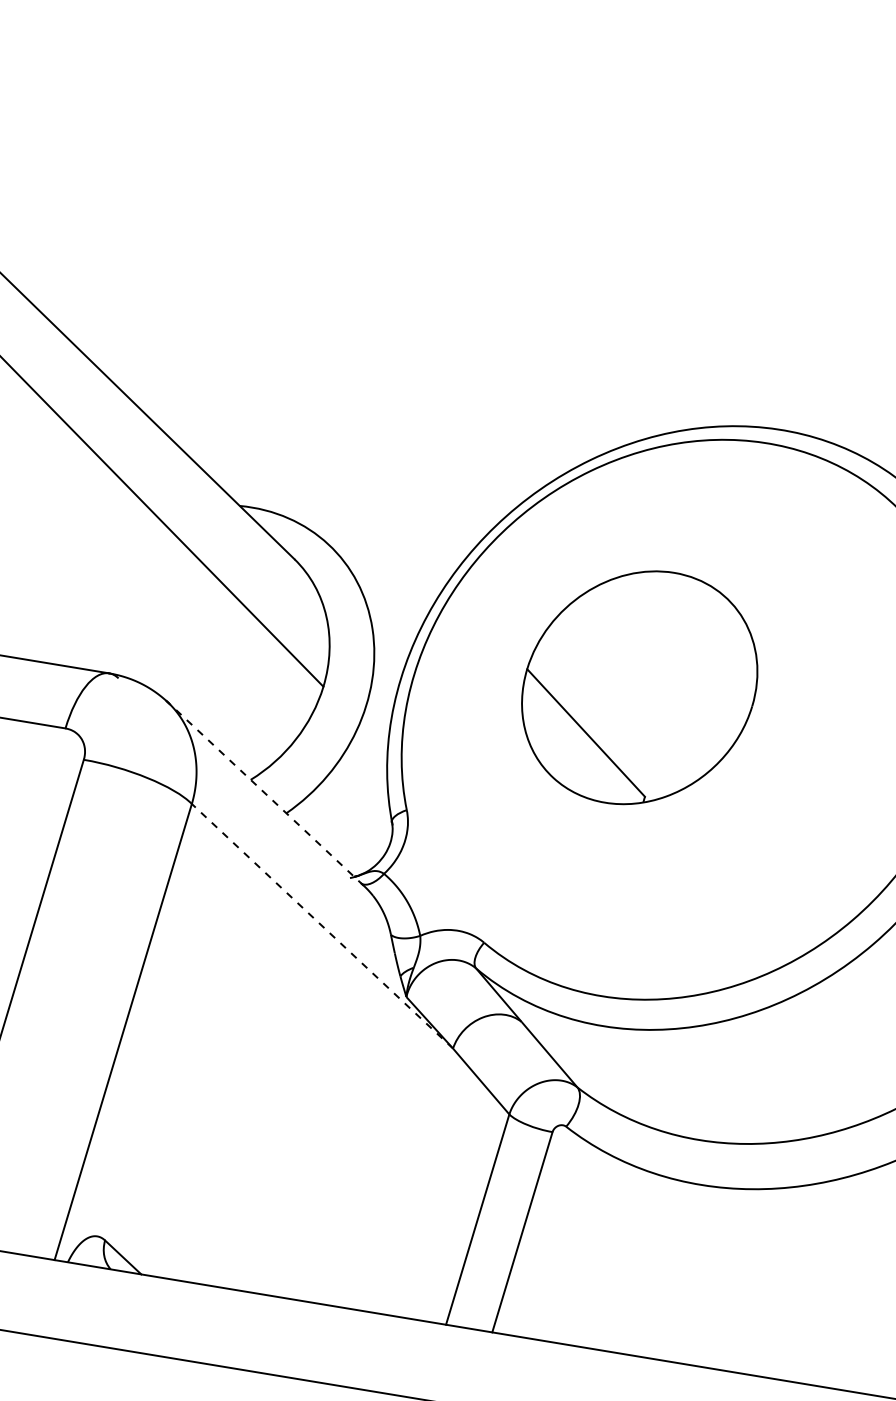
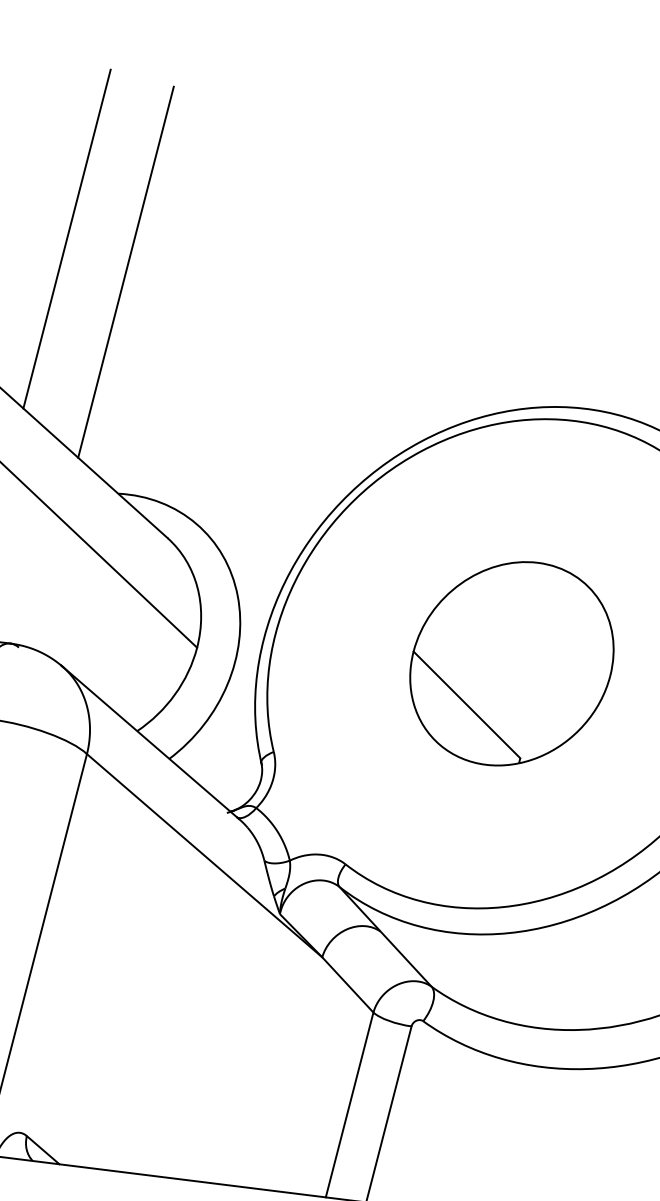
line: (192, 210) -> (66, 238), added
line: (258, 251) -> (125, 272), added
part: (639, 687) -> (511, 663), moved
line: (264, 793) -> (149, 742), dashed -> solid
line: (322, 926) -> (204, 855), dashed -> solid

